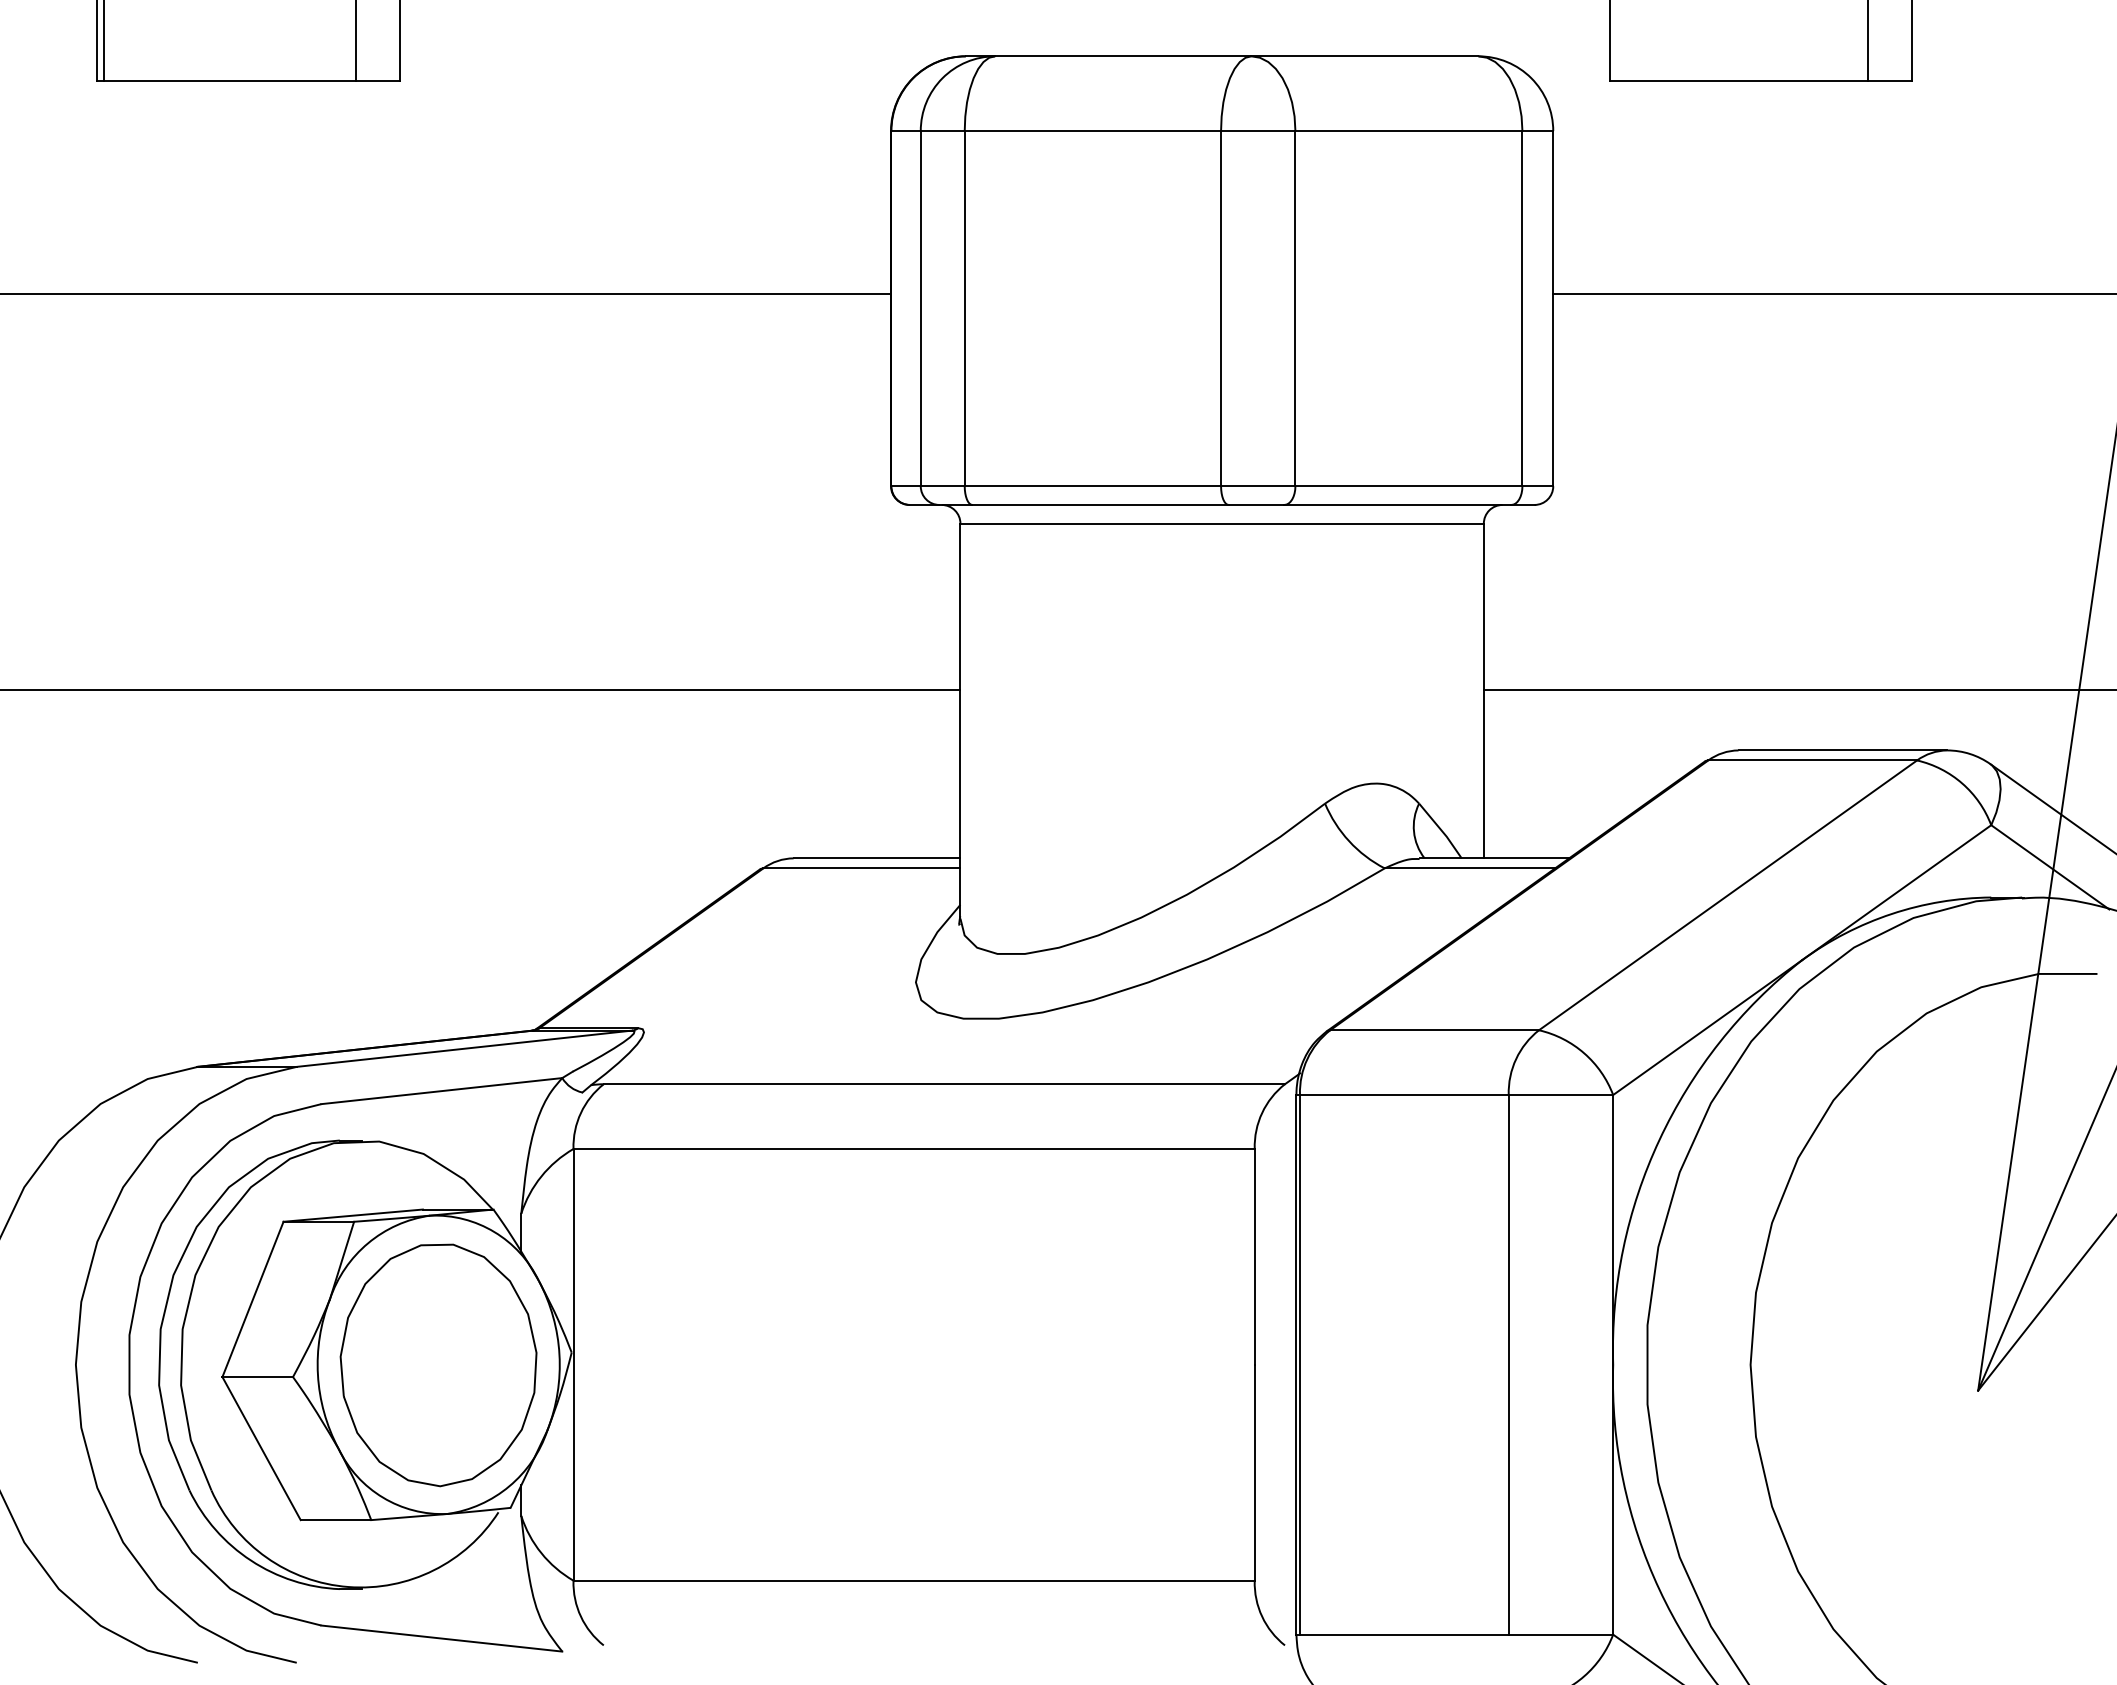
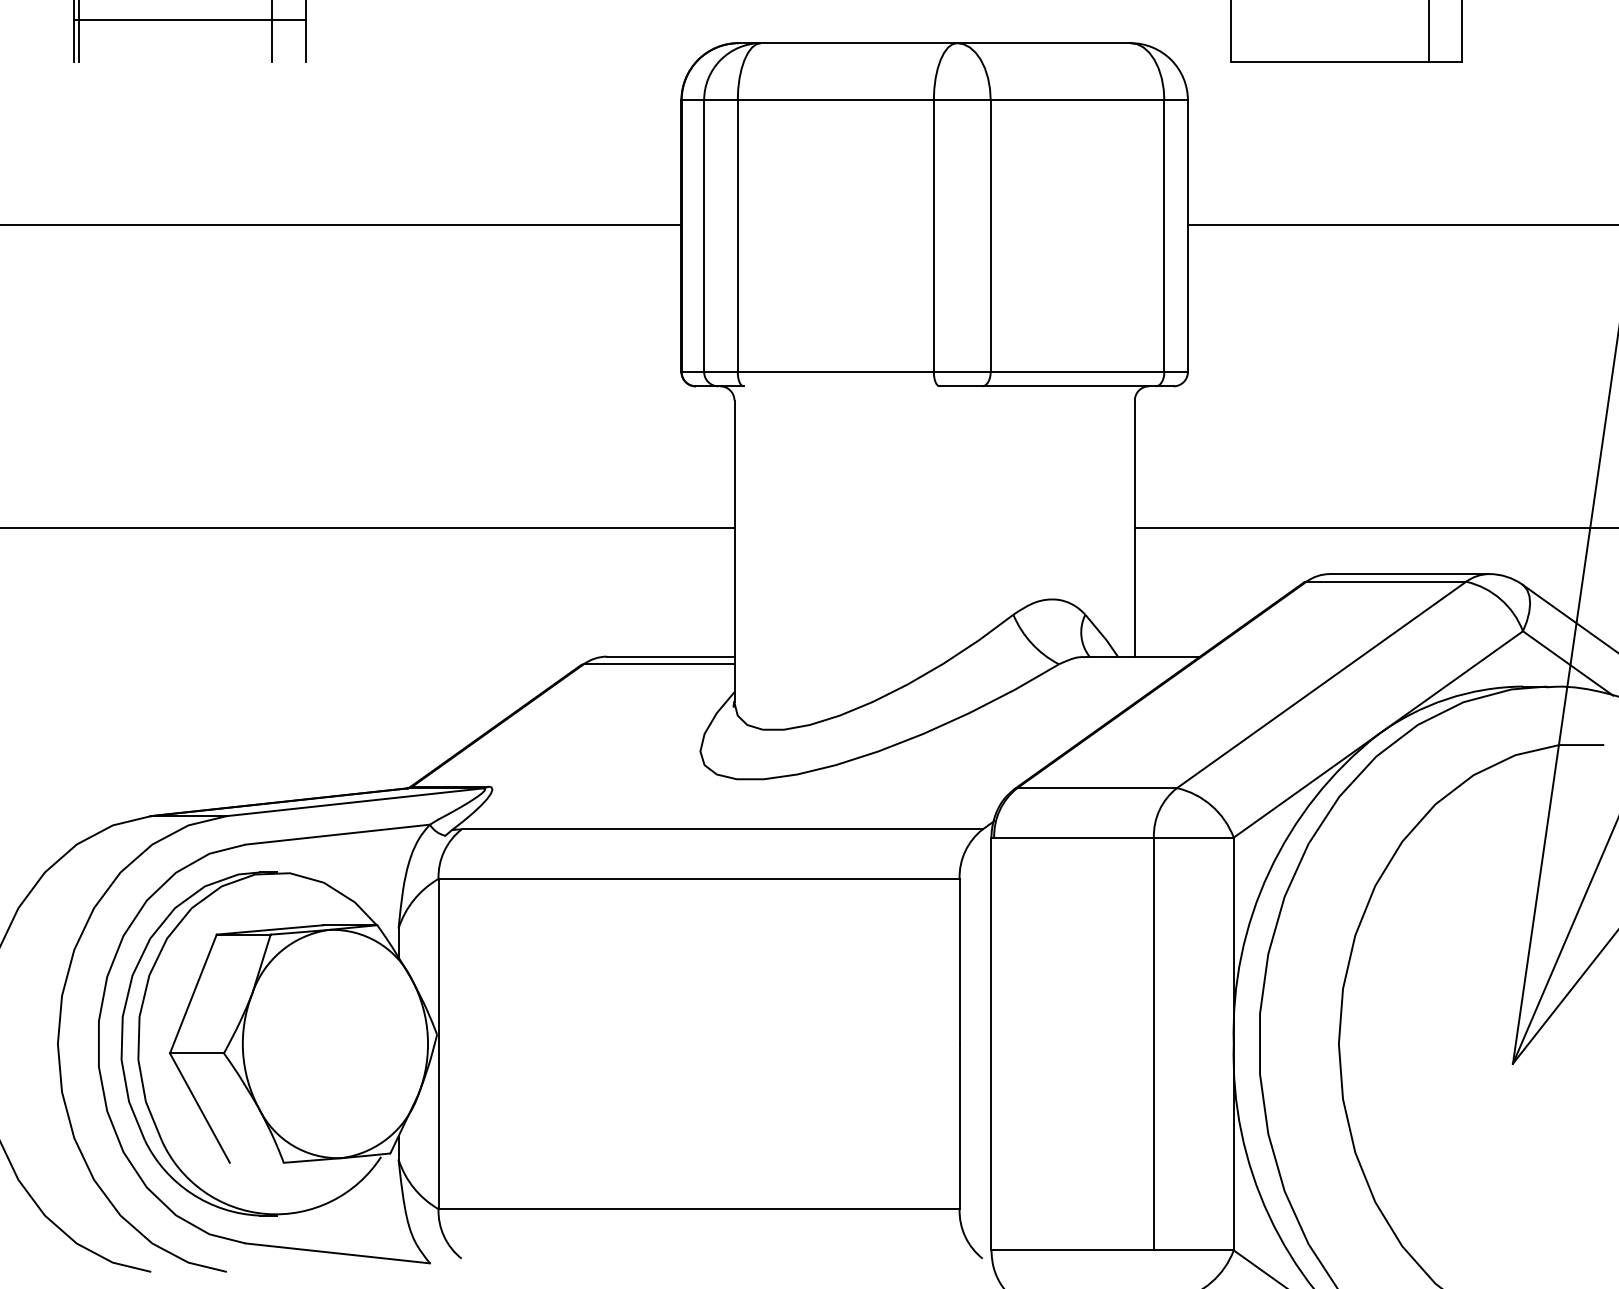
line: (248, 81) -> (189, 20), moved
line: (1100, 504) -> (841, 385), removed
line: (1221, 523) -> (934, 400), removed
line: (1469, 868) -> (1123, 664), removed
line: (1299, 1364) -> (993, 1043), removed
part: (438, 1365) -> (335, 1044), removed
line: (335, 1520) -> (256, 1163), removed

